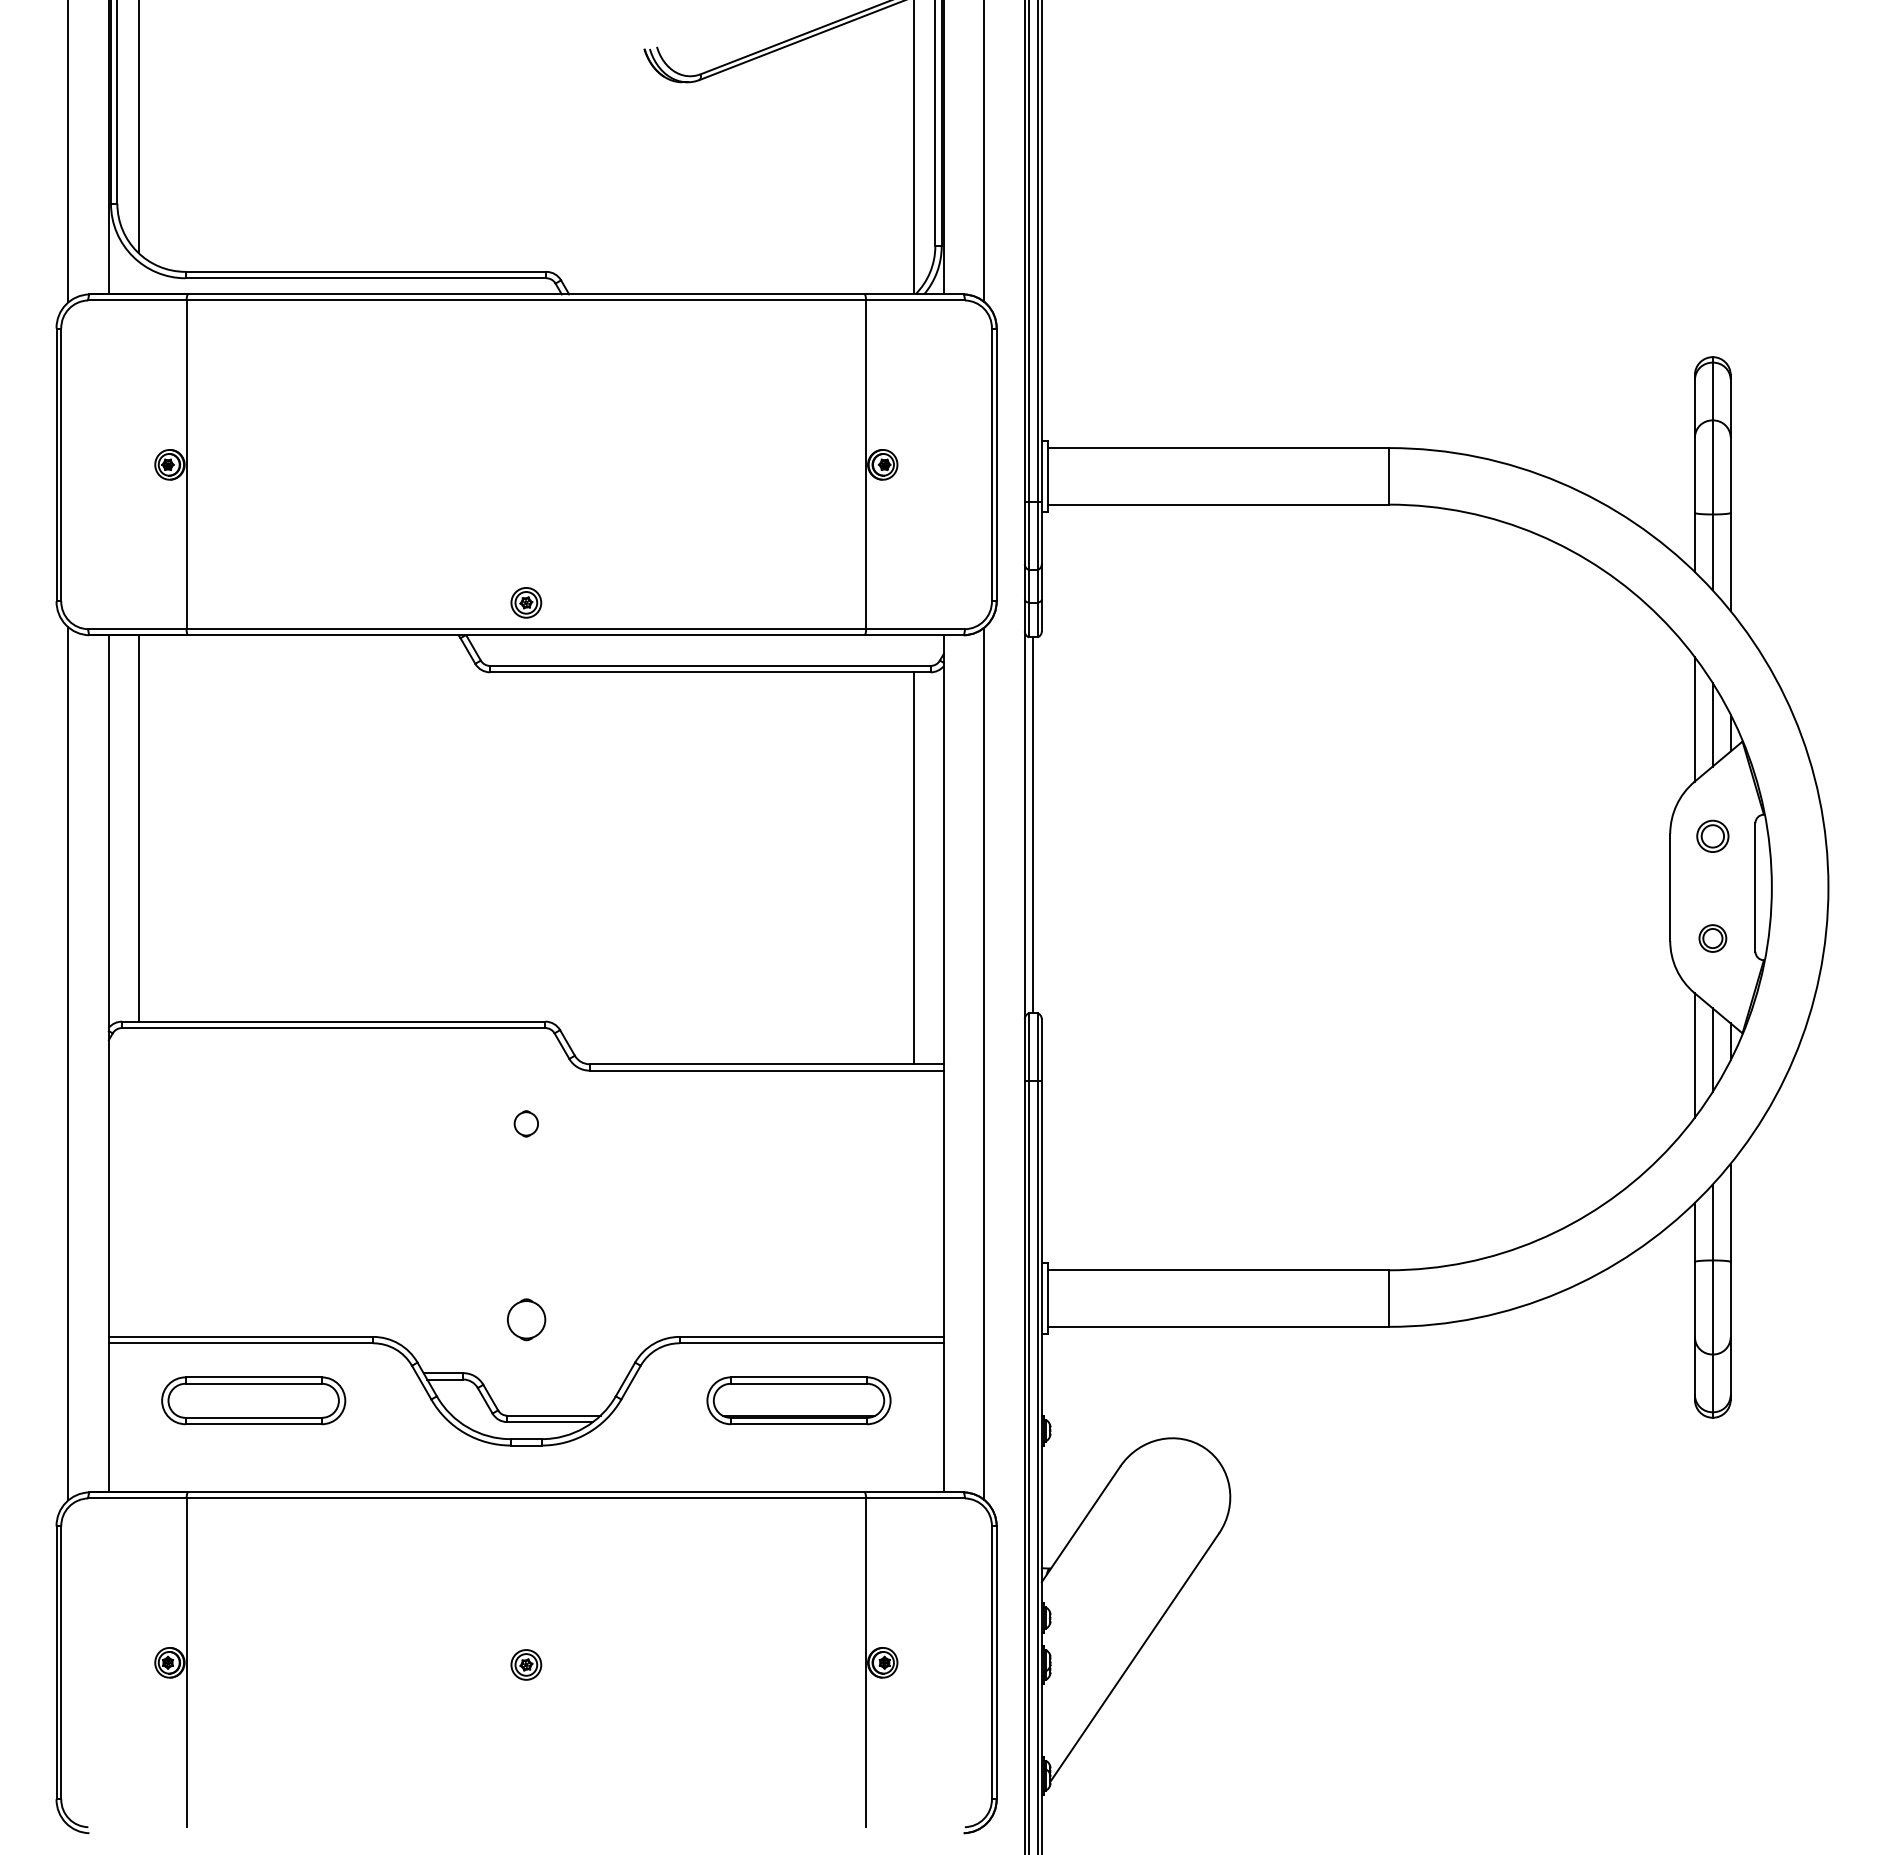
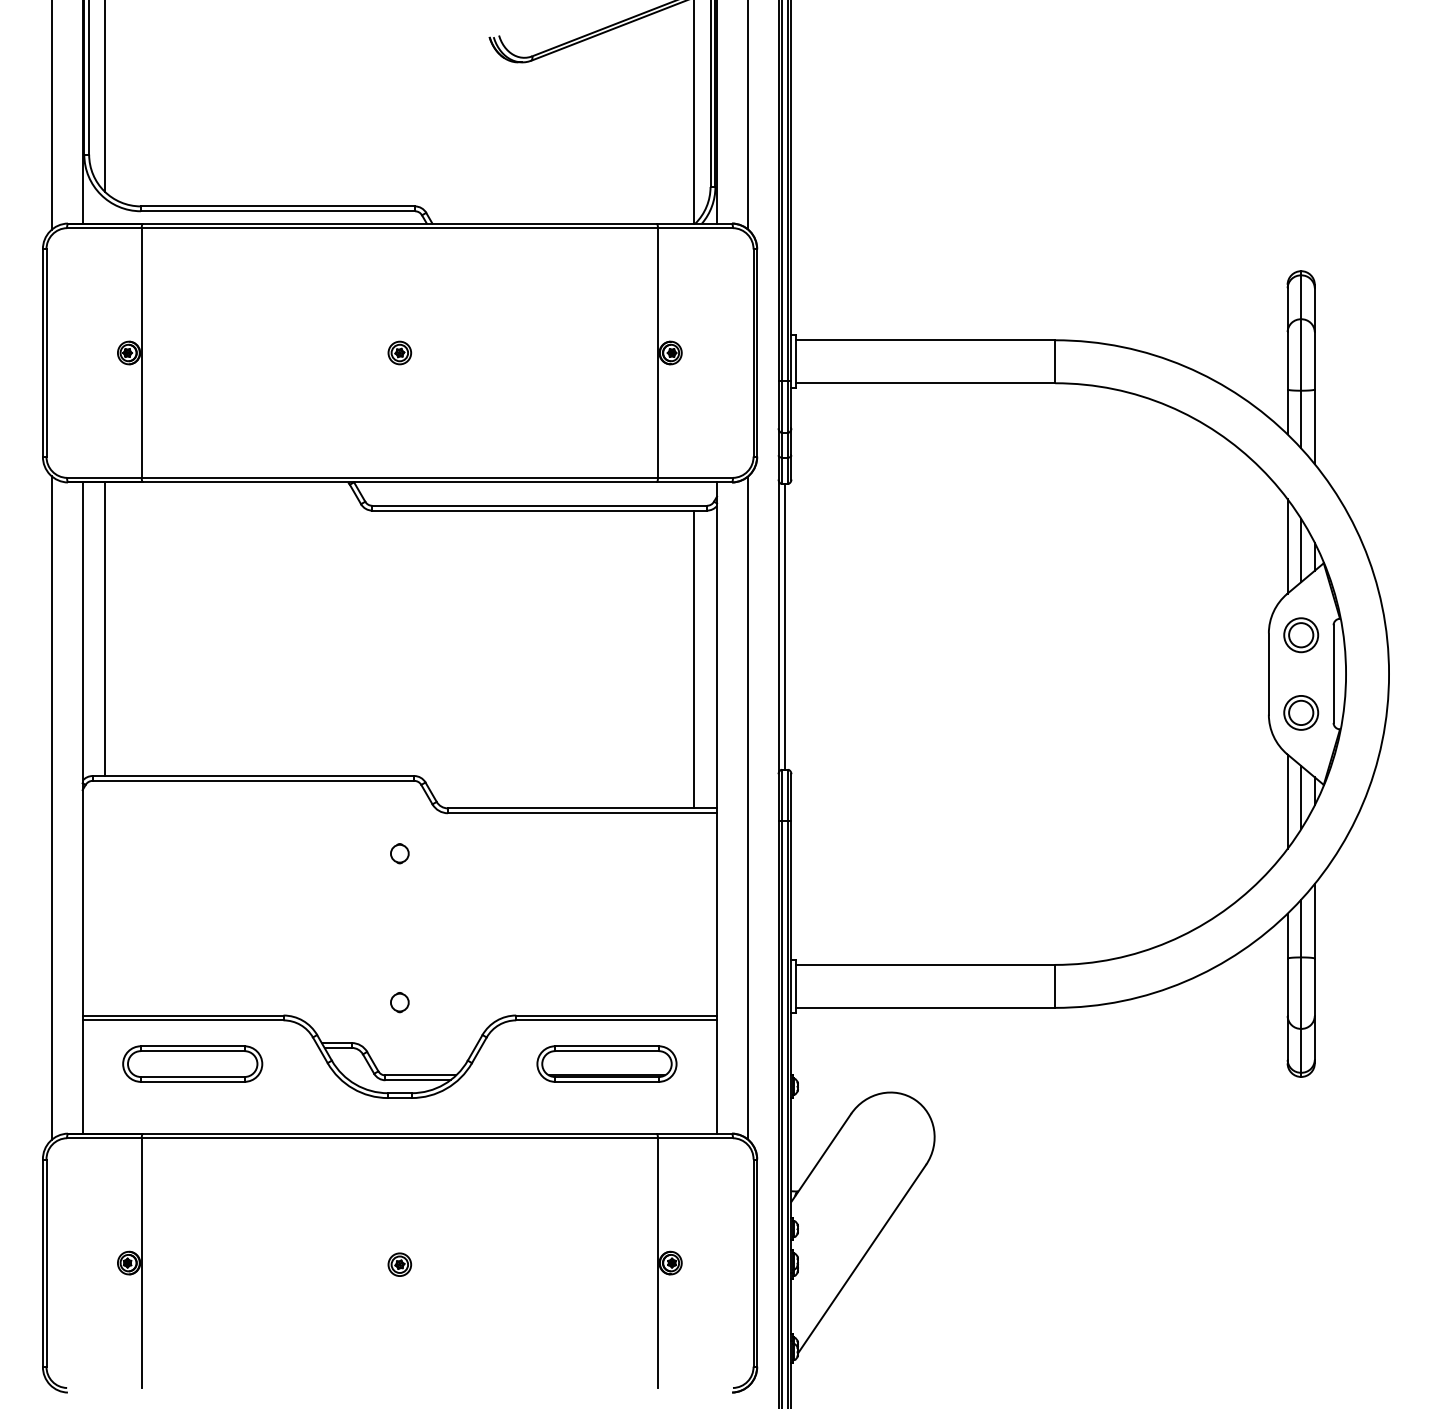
part: (526, 602) -> (399, 352), moved
part: (1712, 836) -> (1300, 635), size x1.43
part: (1712, 938) -> (1300, 712), size x1.67
part: (525, 1319) -> (399, 1002), size x0.62

